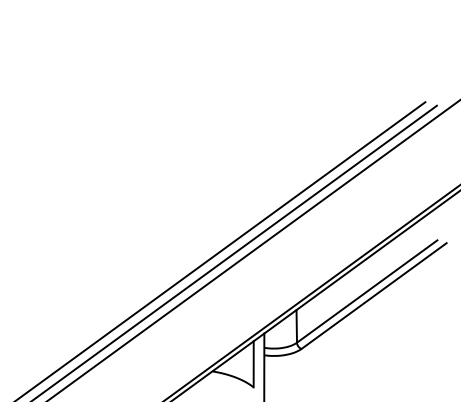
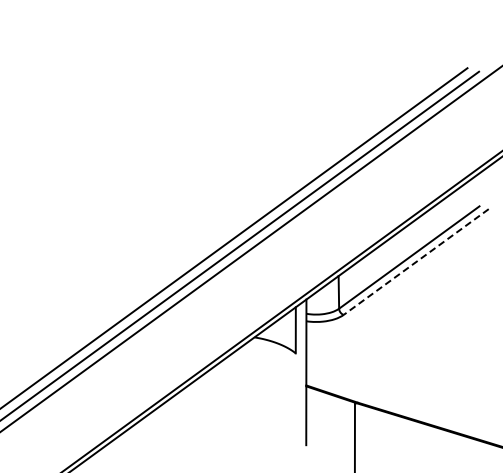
line: (374, 296) -> (416, 262), solid -> dashed

